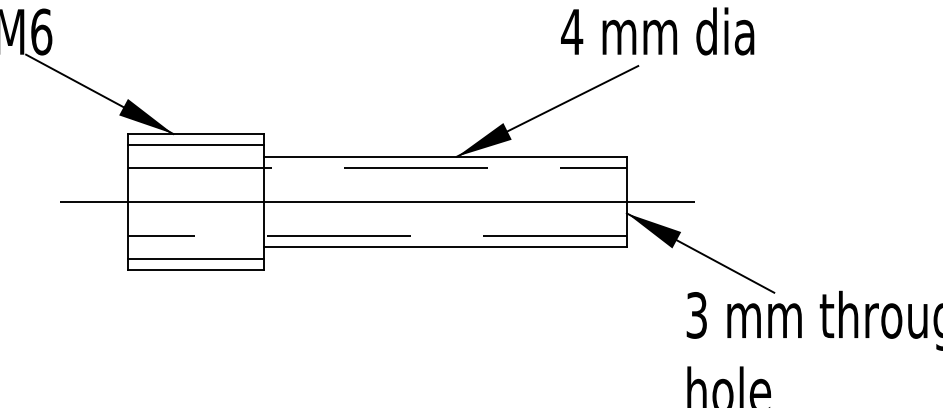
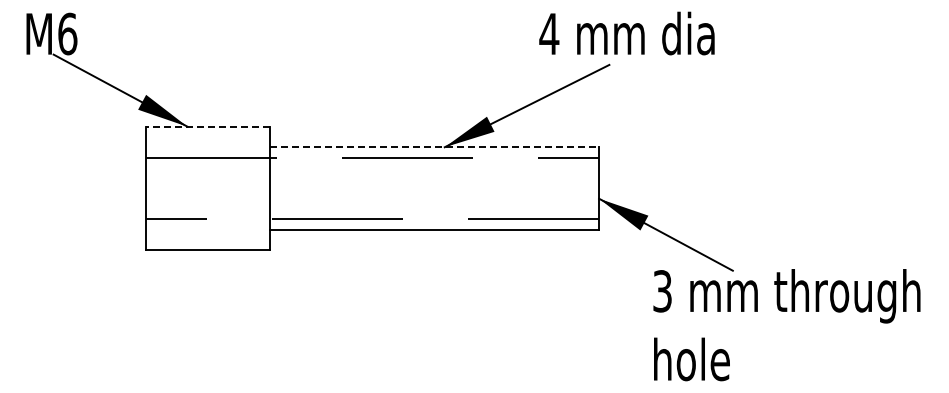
line: (196, 133) -> (208, 126), solid -> dashed
line: (195, 144) -> (207, 136), removed
line: (445, 156) -> (434, 147), solid -> dashed
line: (377, 202) -> (372, 188), removed
line: (195, 258) -> (207, 239), removed

